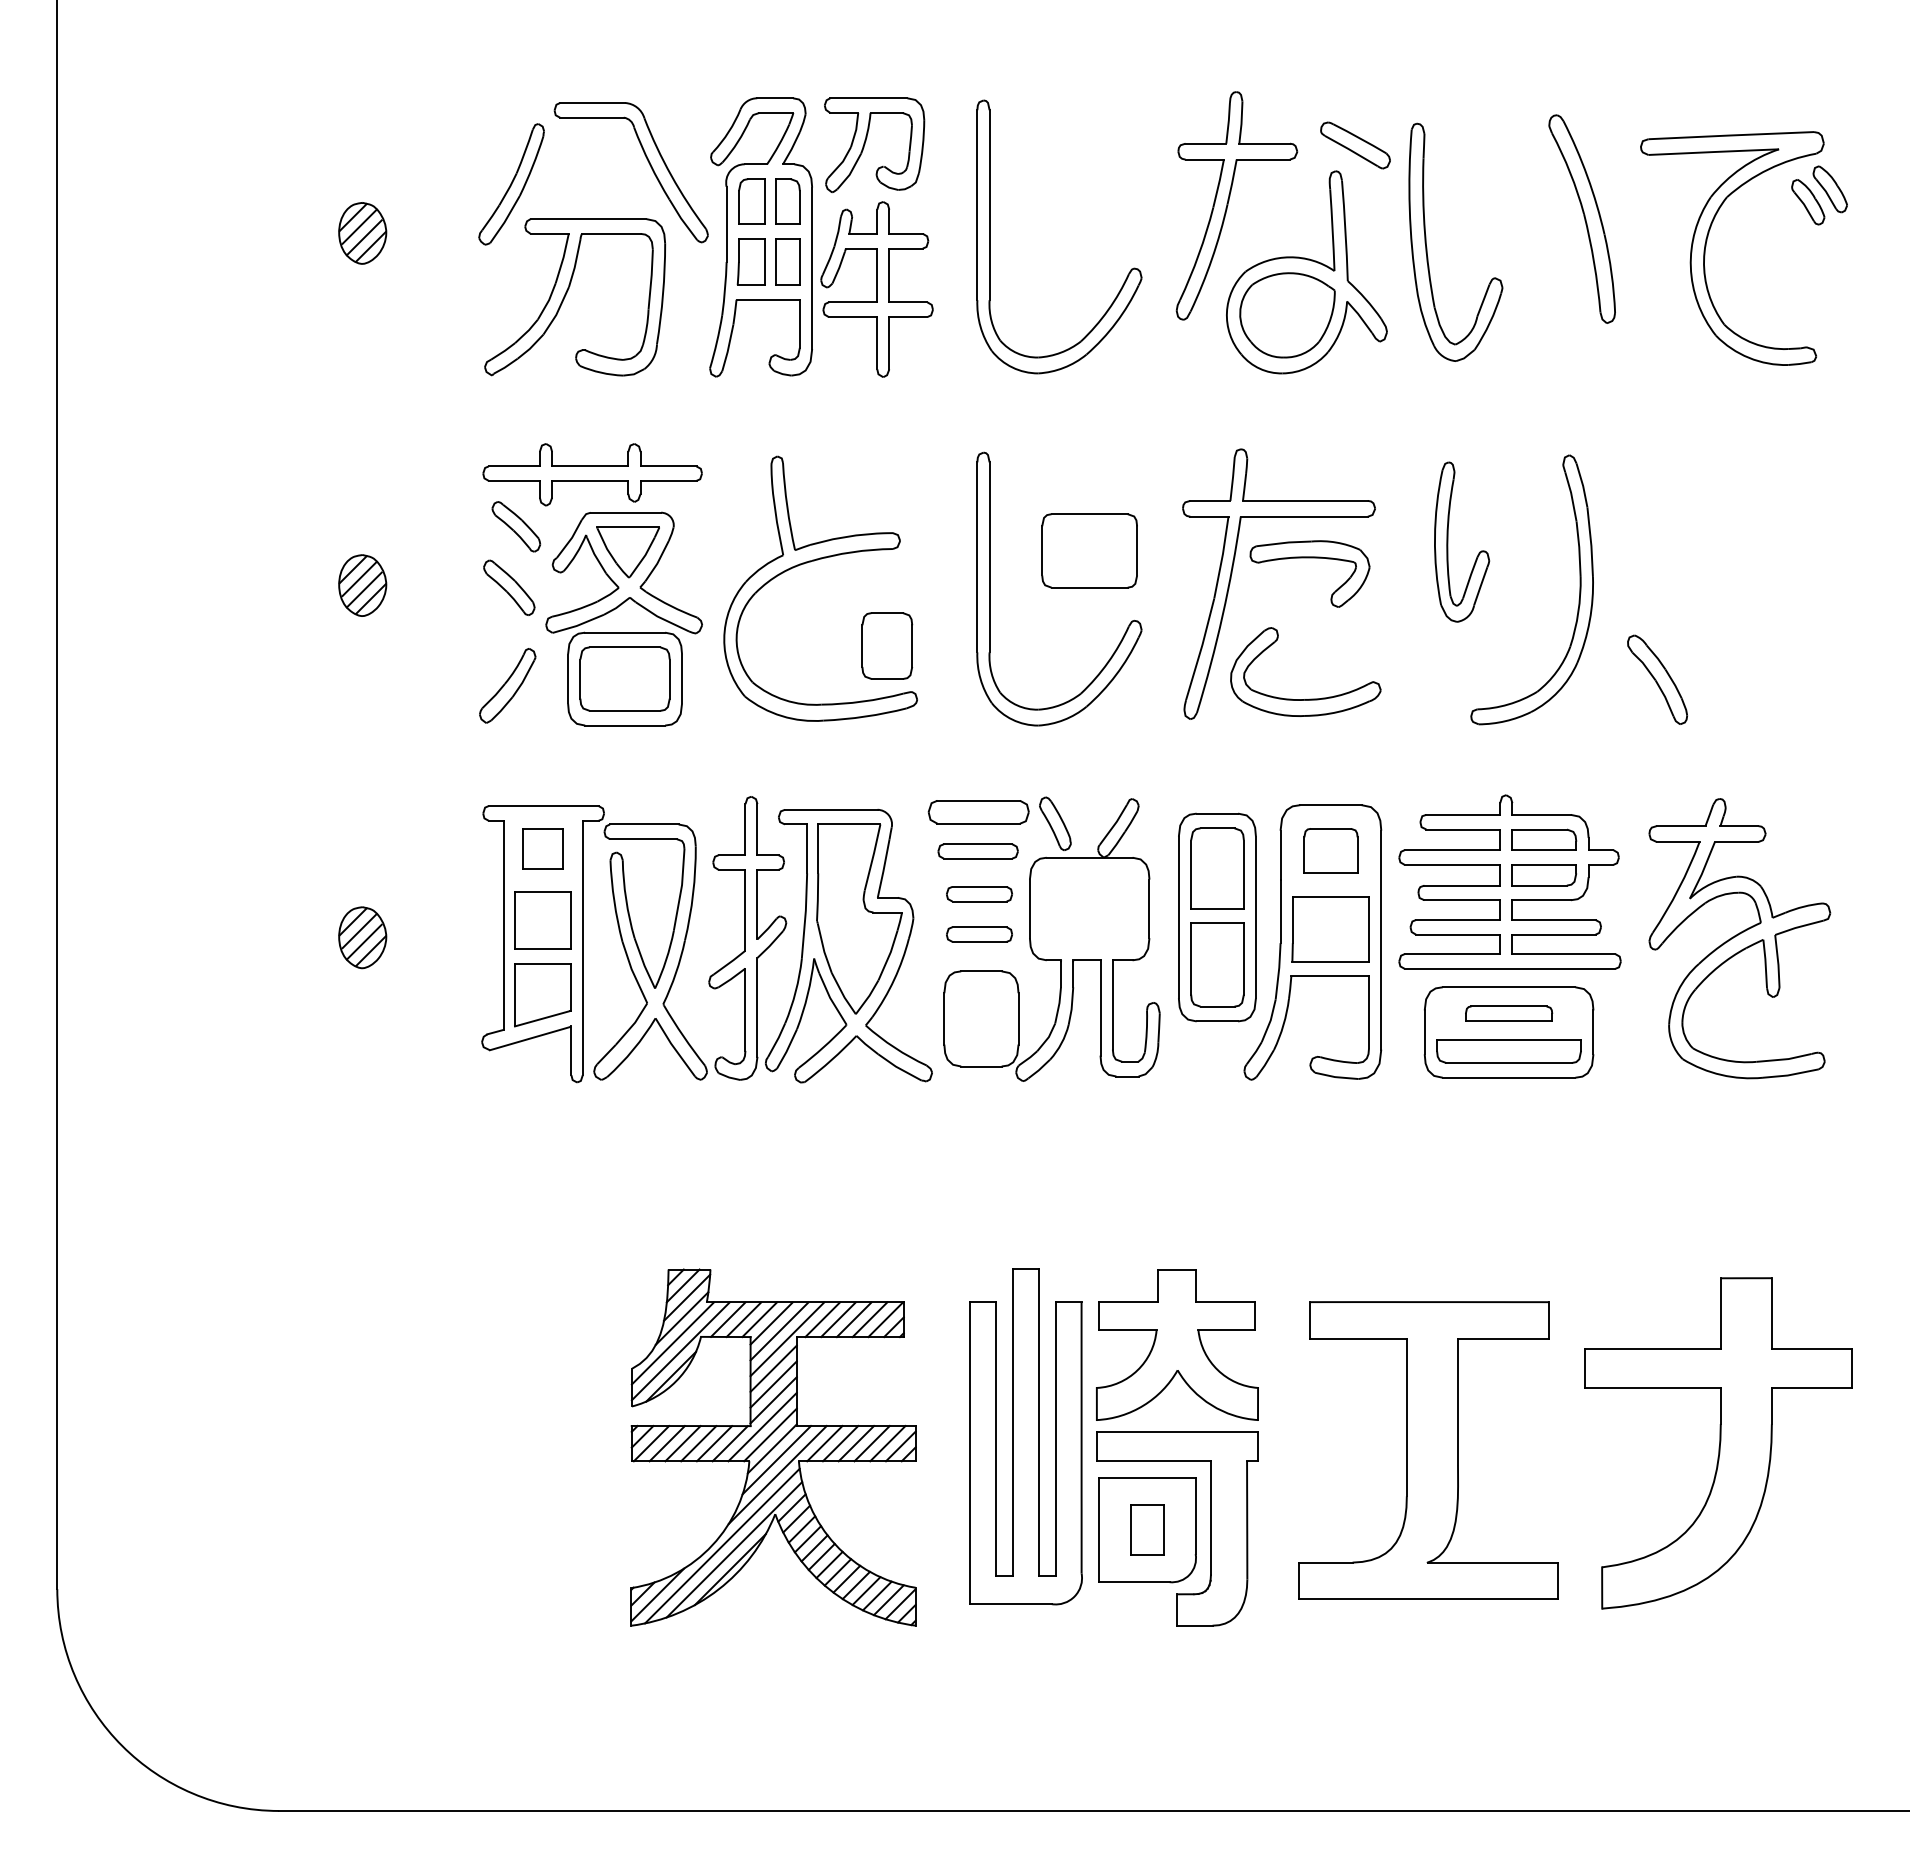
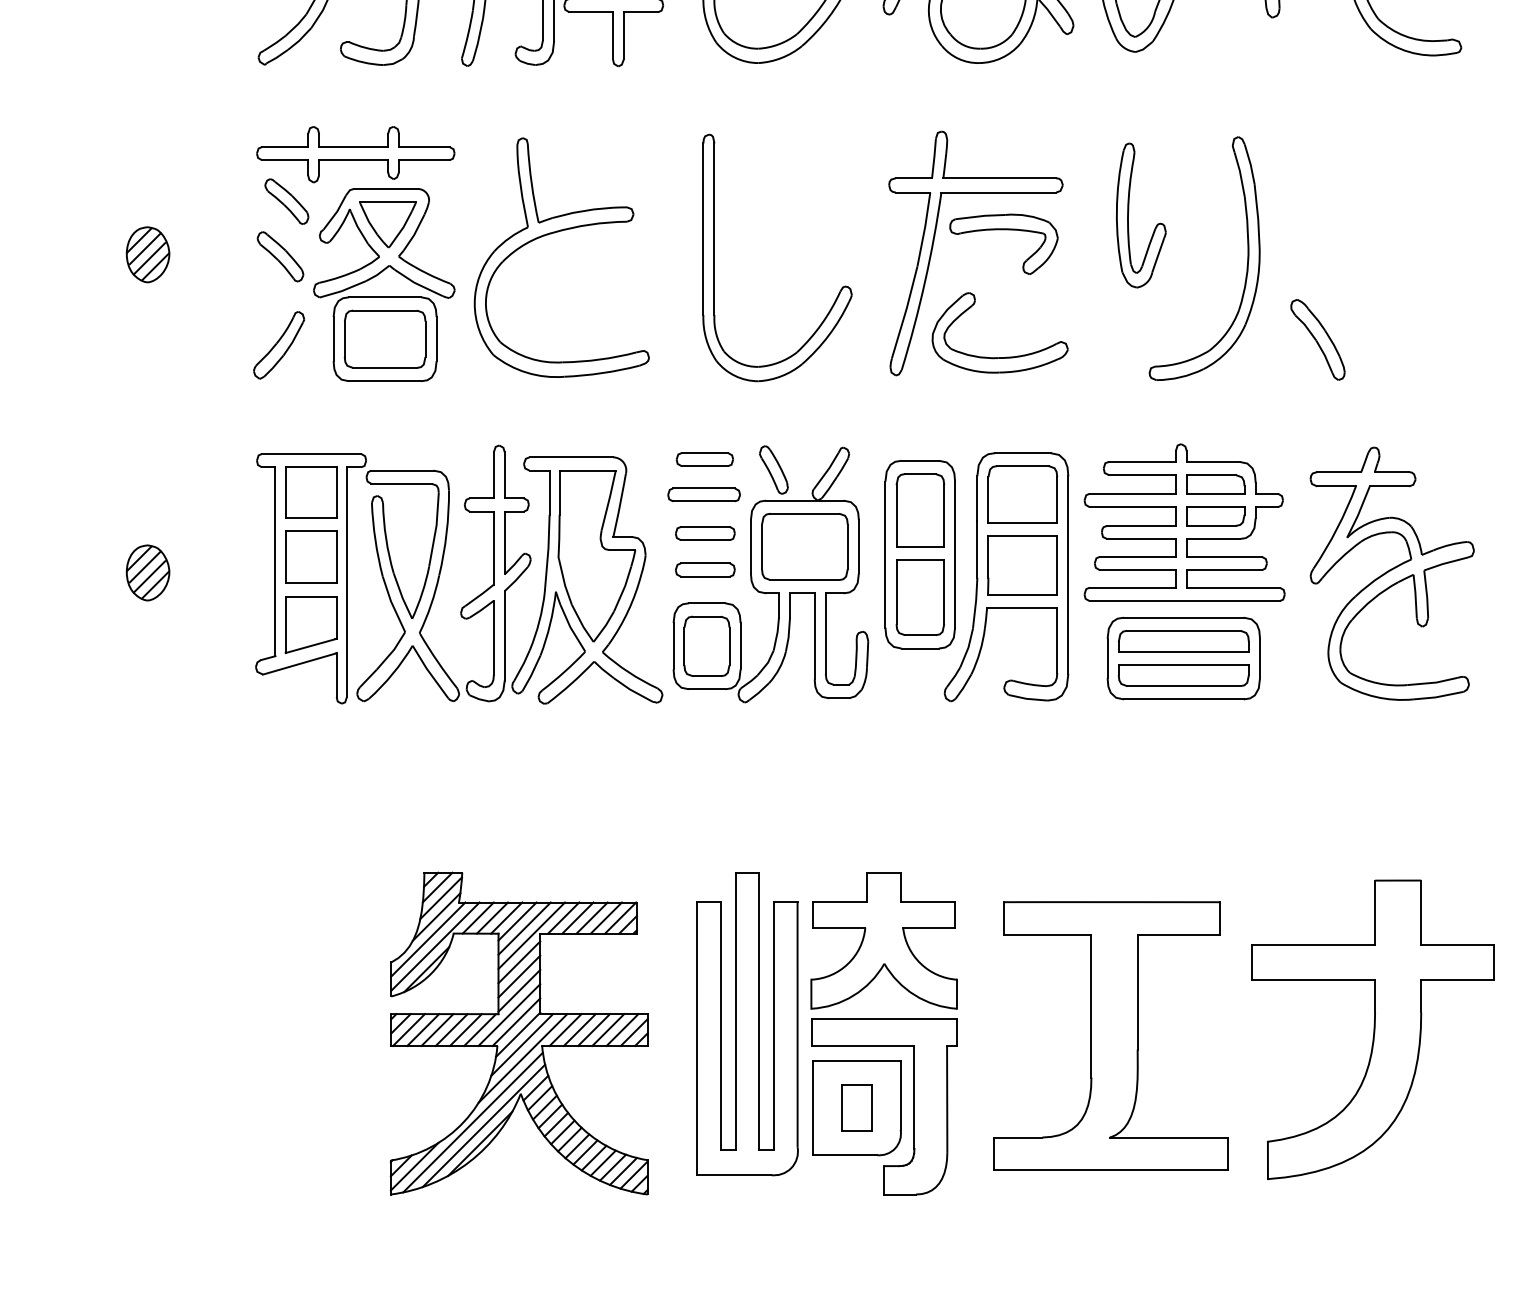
part: (1089, 550) -> (804, 546), moved
part: (887, 645) -> (707, 645), moved
part: (979, 812) -> (705, 459), size x0.62
part: (542, 848) -> (310, 492), size x1.43
part: (1330, 850) -> (1022, 494), size x1.43
part: (1508, 1013) -> (1183, 641), size x1.67

